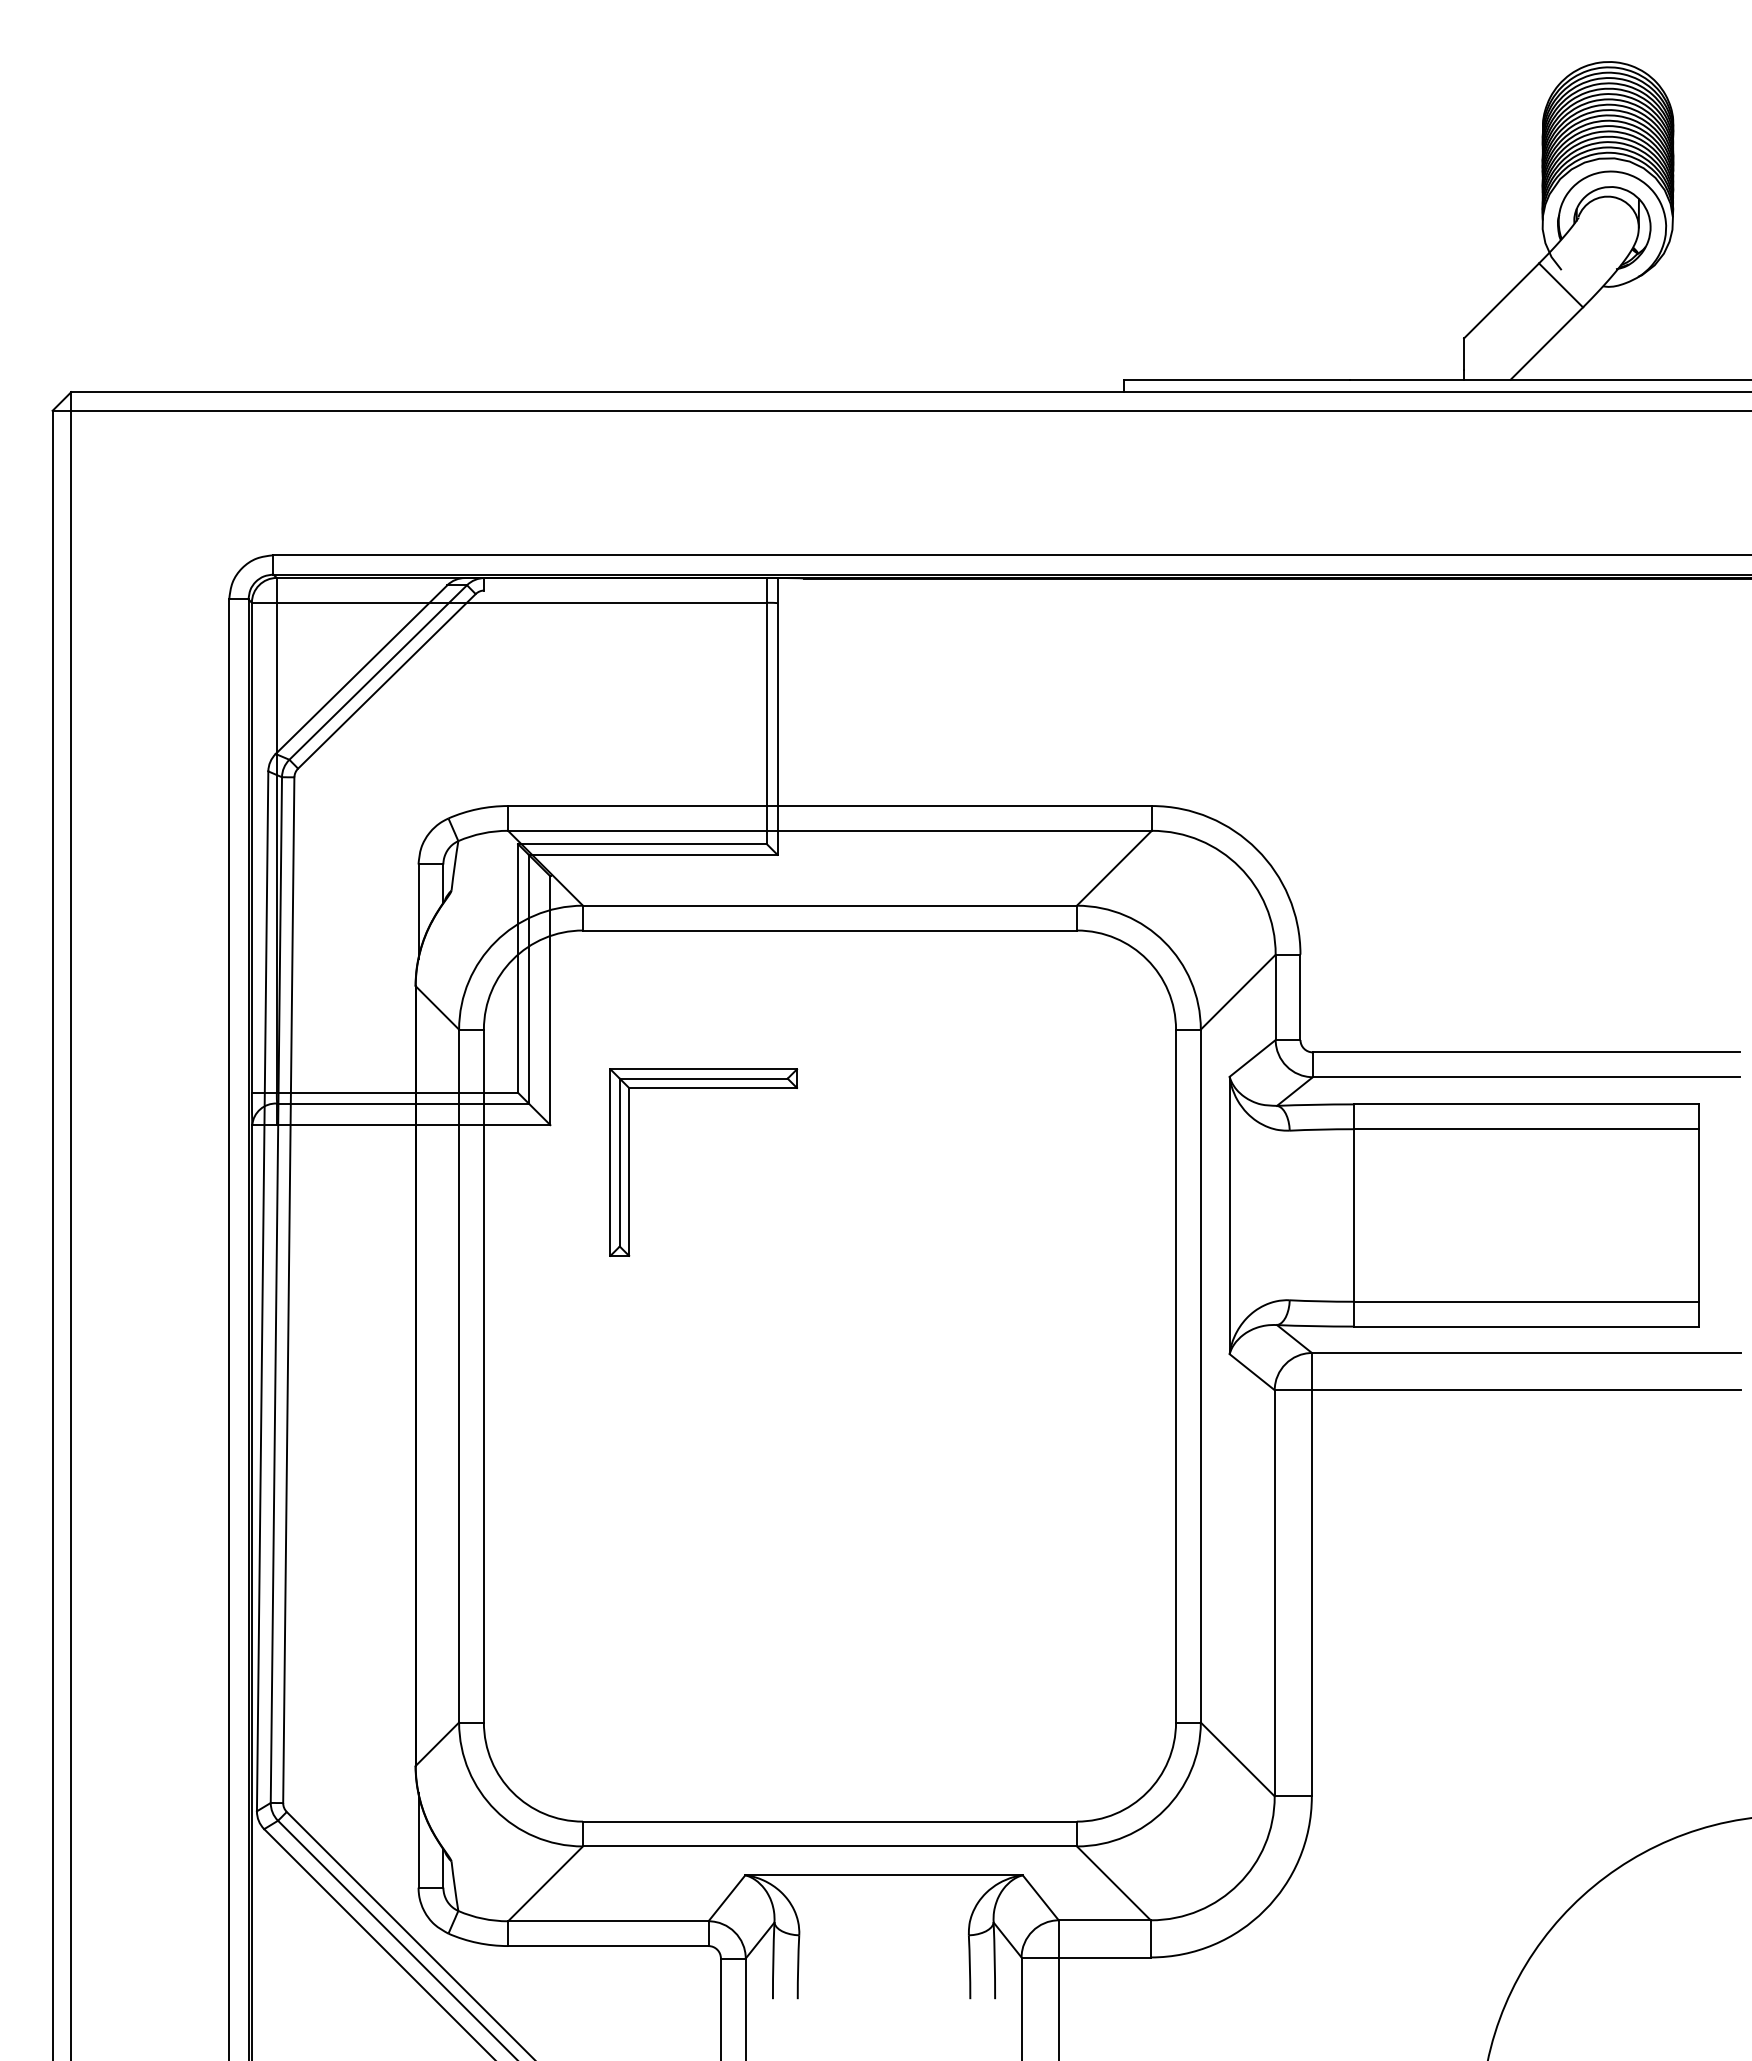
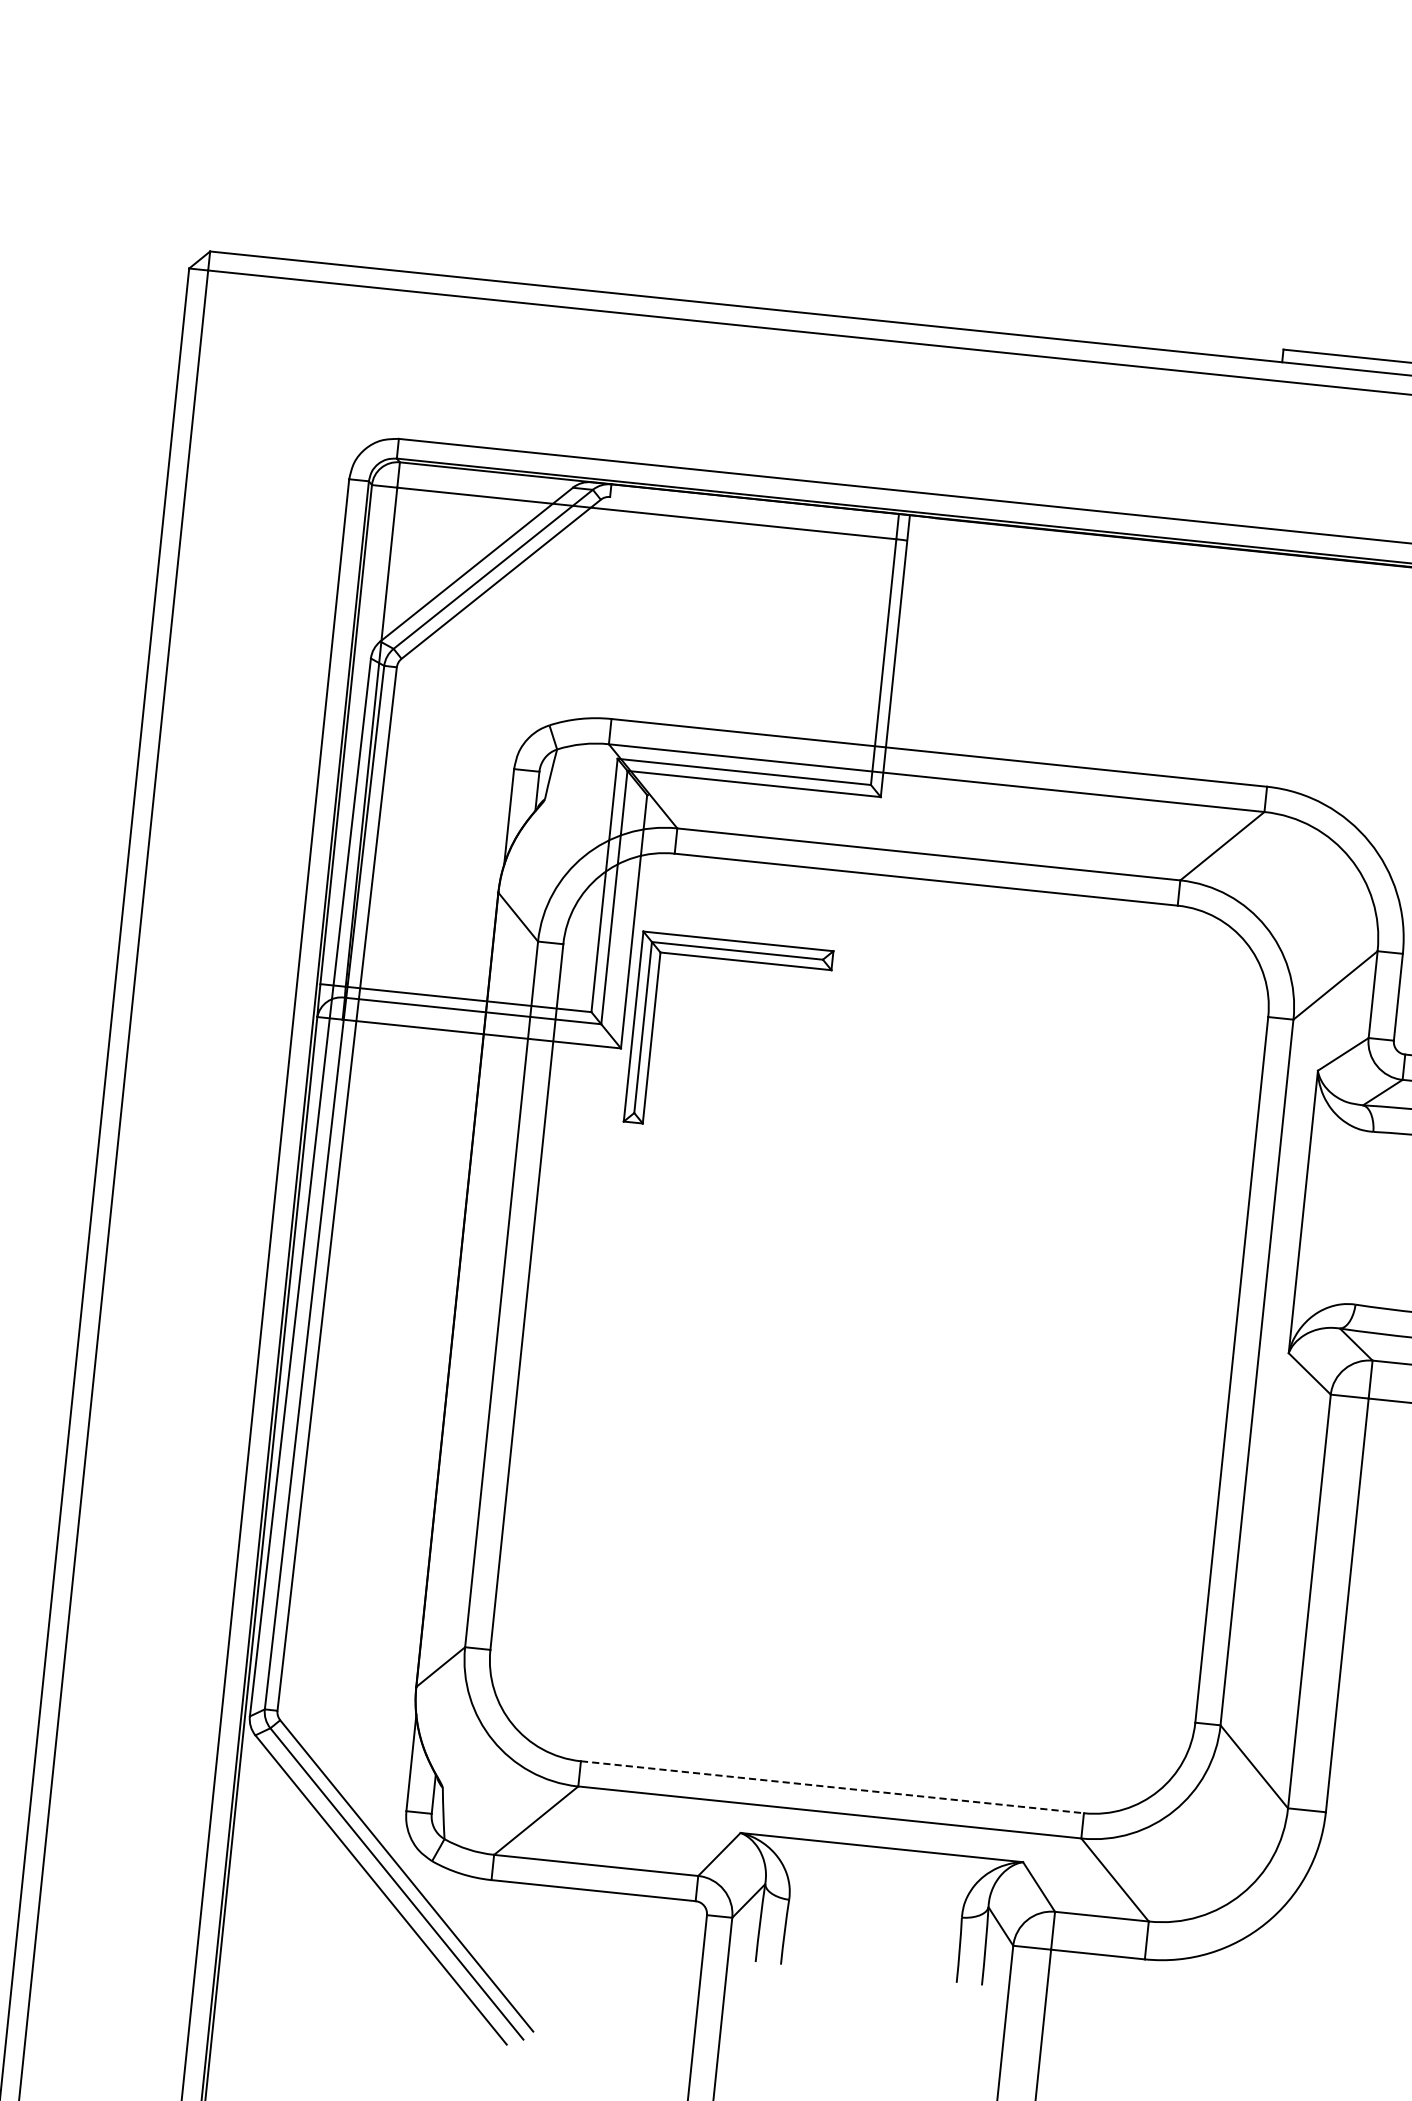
part: (703, 1088) -> (736, 960), moved
line: (829, 1821) -> (831, 1787), solid -> dashed

